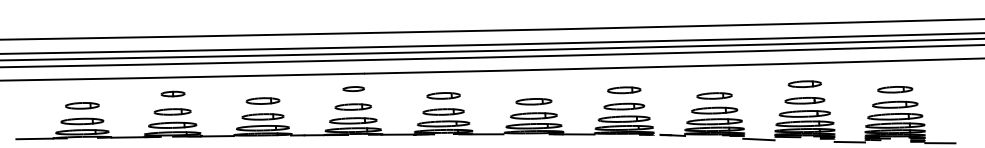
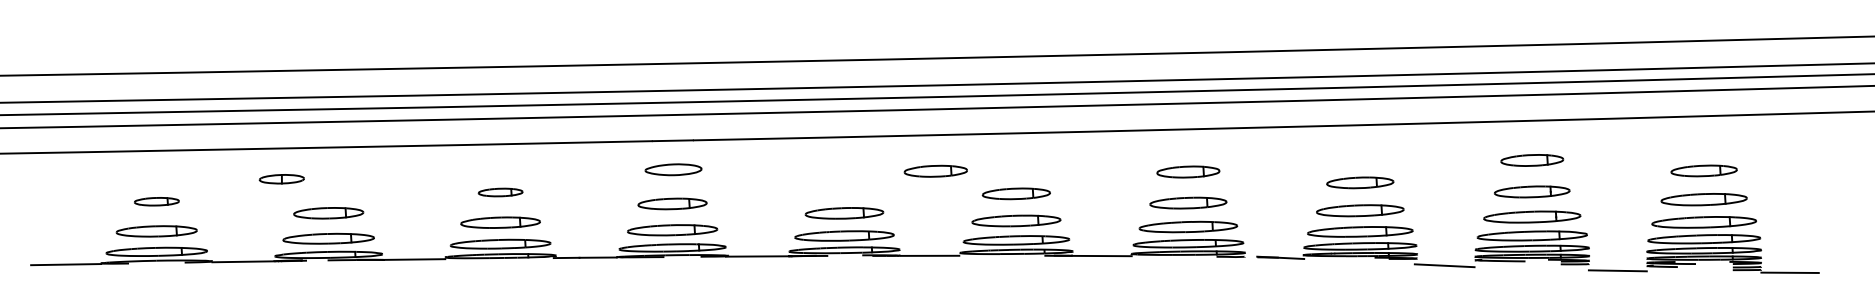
part: (353, 88) -> (672, 168), size x1.4
part: (172, 93) -> (280, 178), moved
part: (443, 95) -> (935, 170), moved
part: (262, 100) -> (499, 191), size x0.7
part: (82, 105) -> (156, 200), size x0.7

